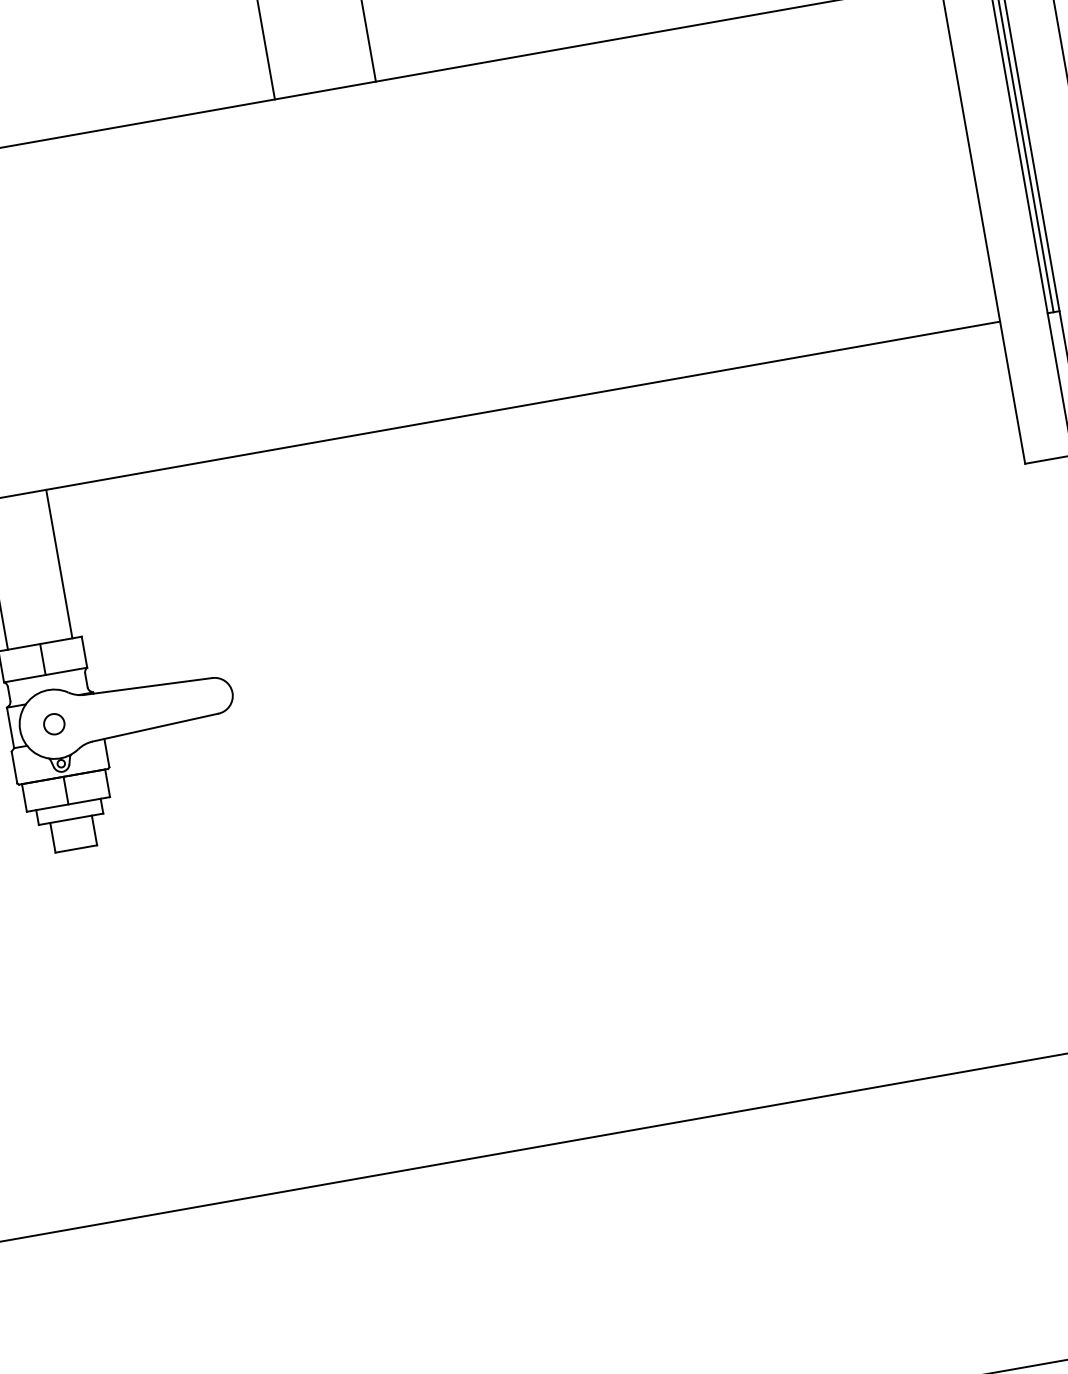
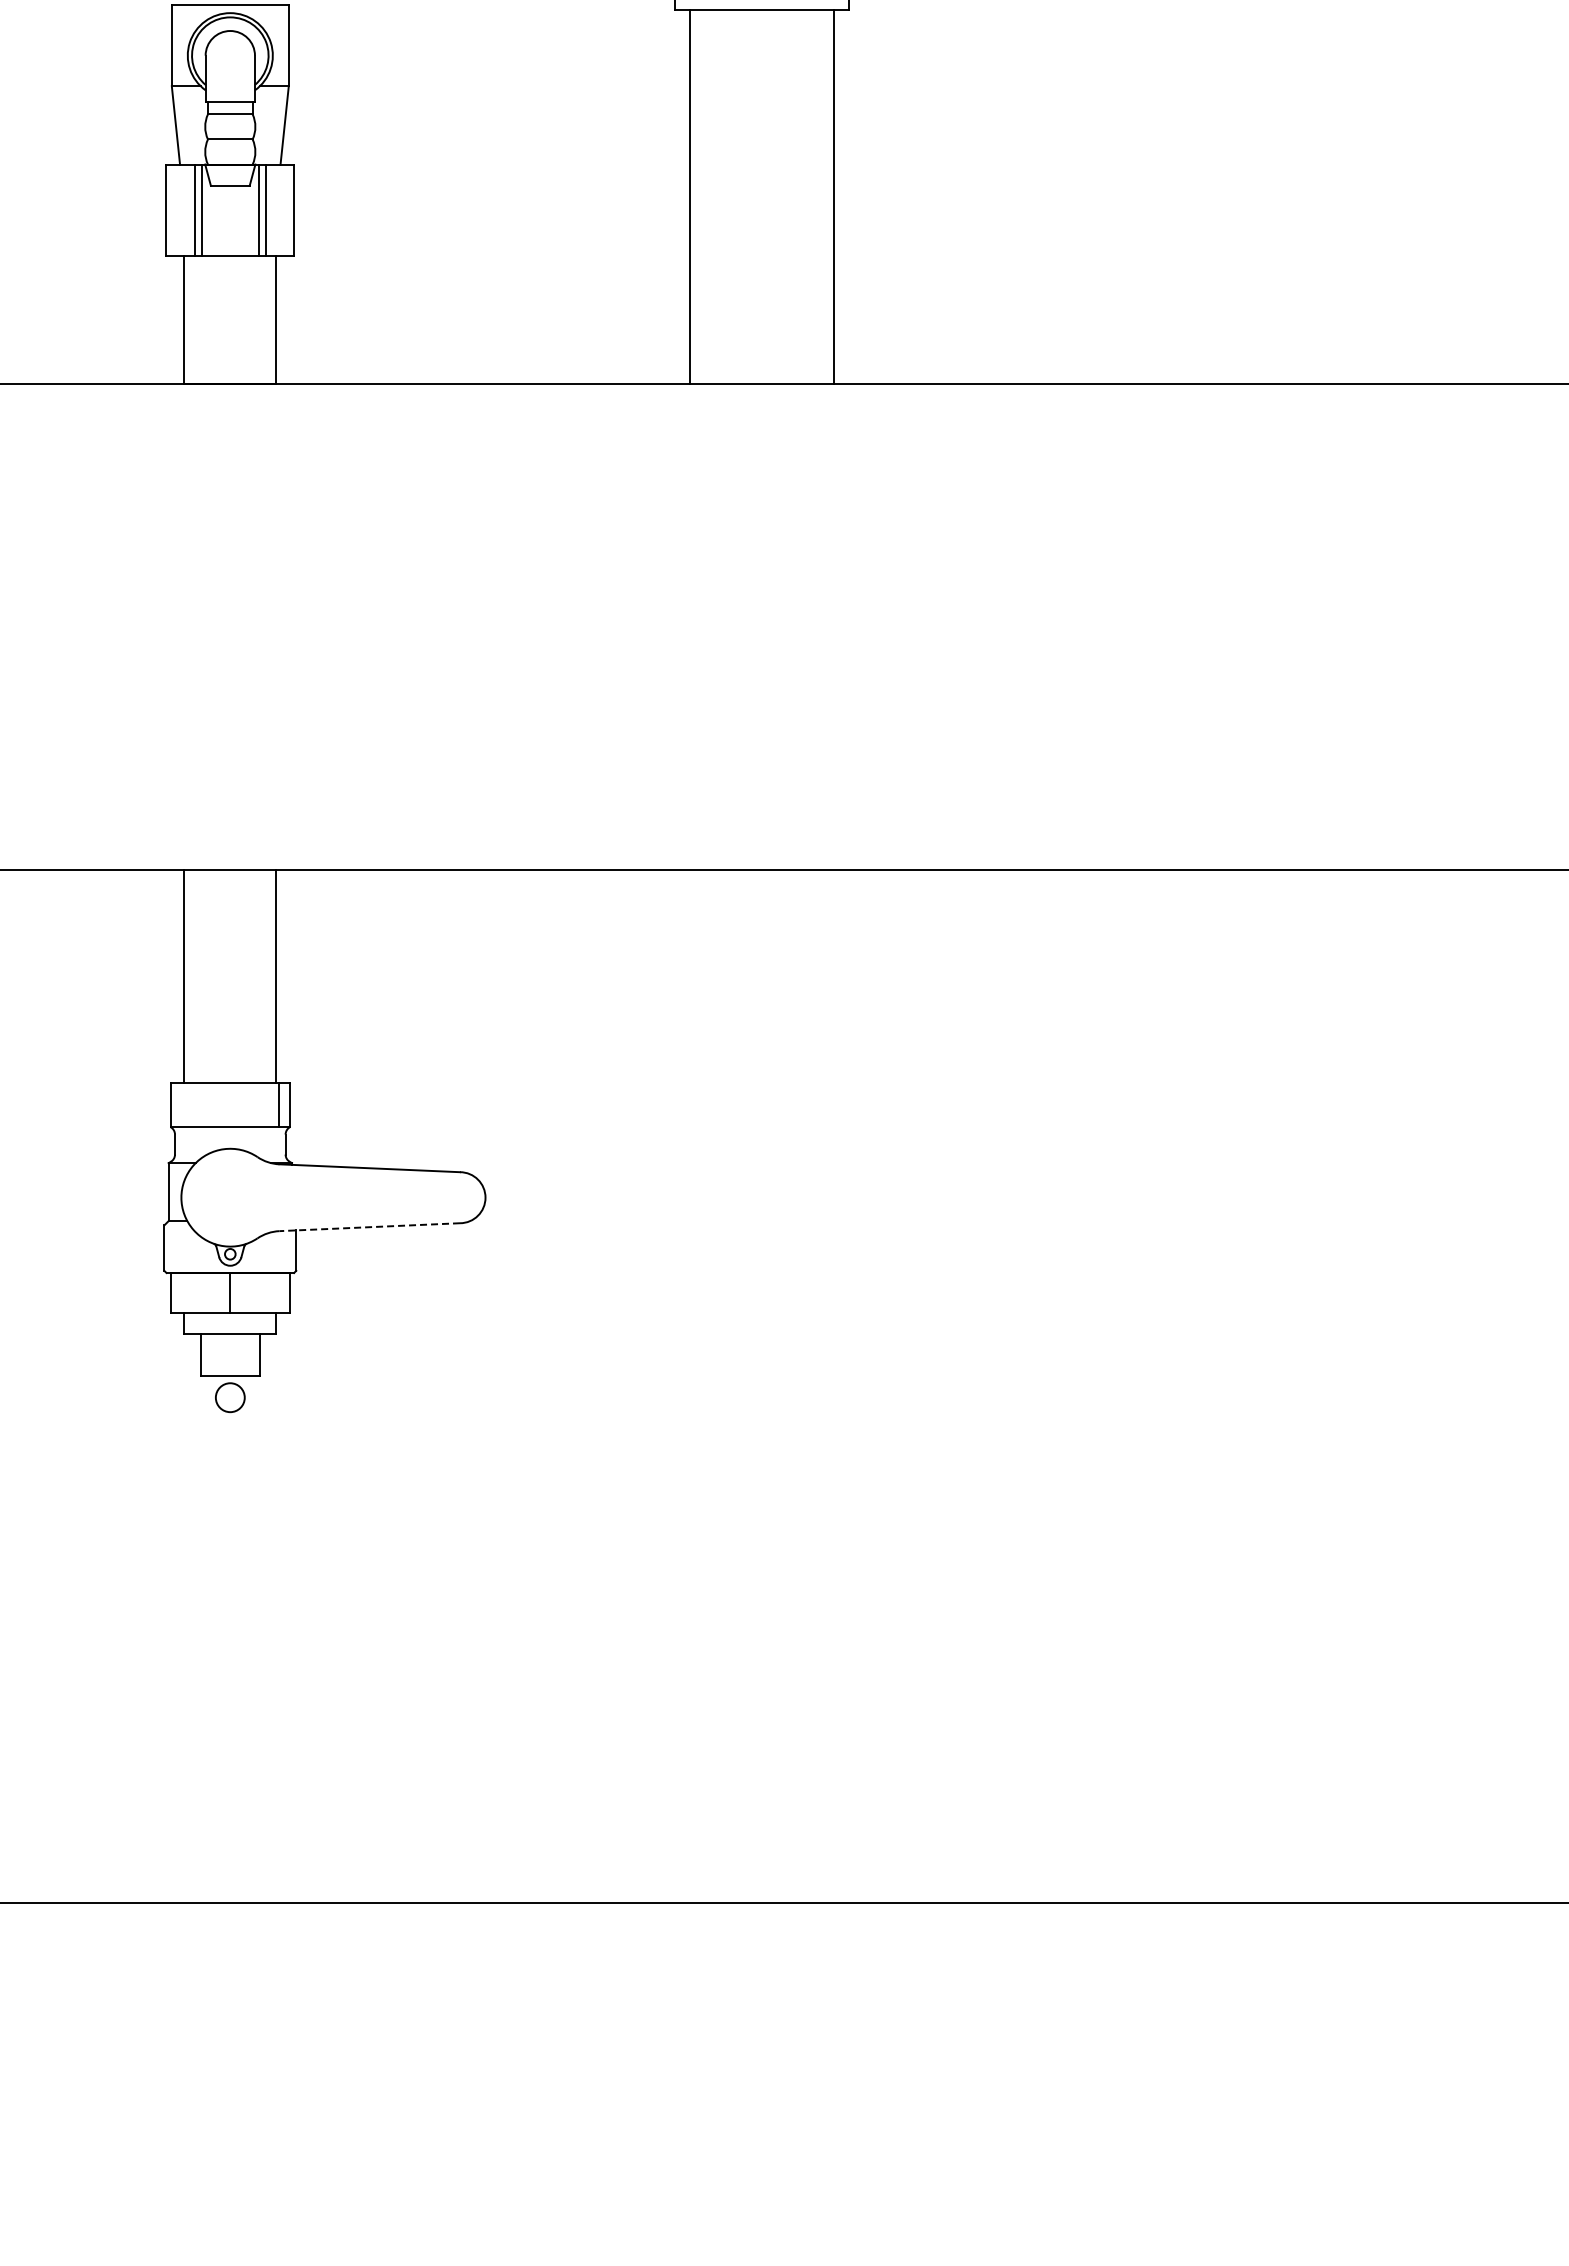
line: (42, 659) -> (279, 1104), moved
circle: (54, 724) -> (230, 1397), moved
line: (155, 727) -> (369, 1227), solid -> dashed

